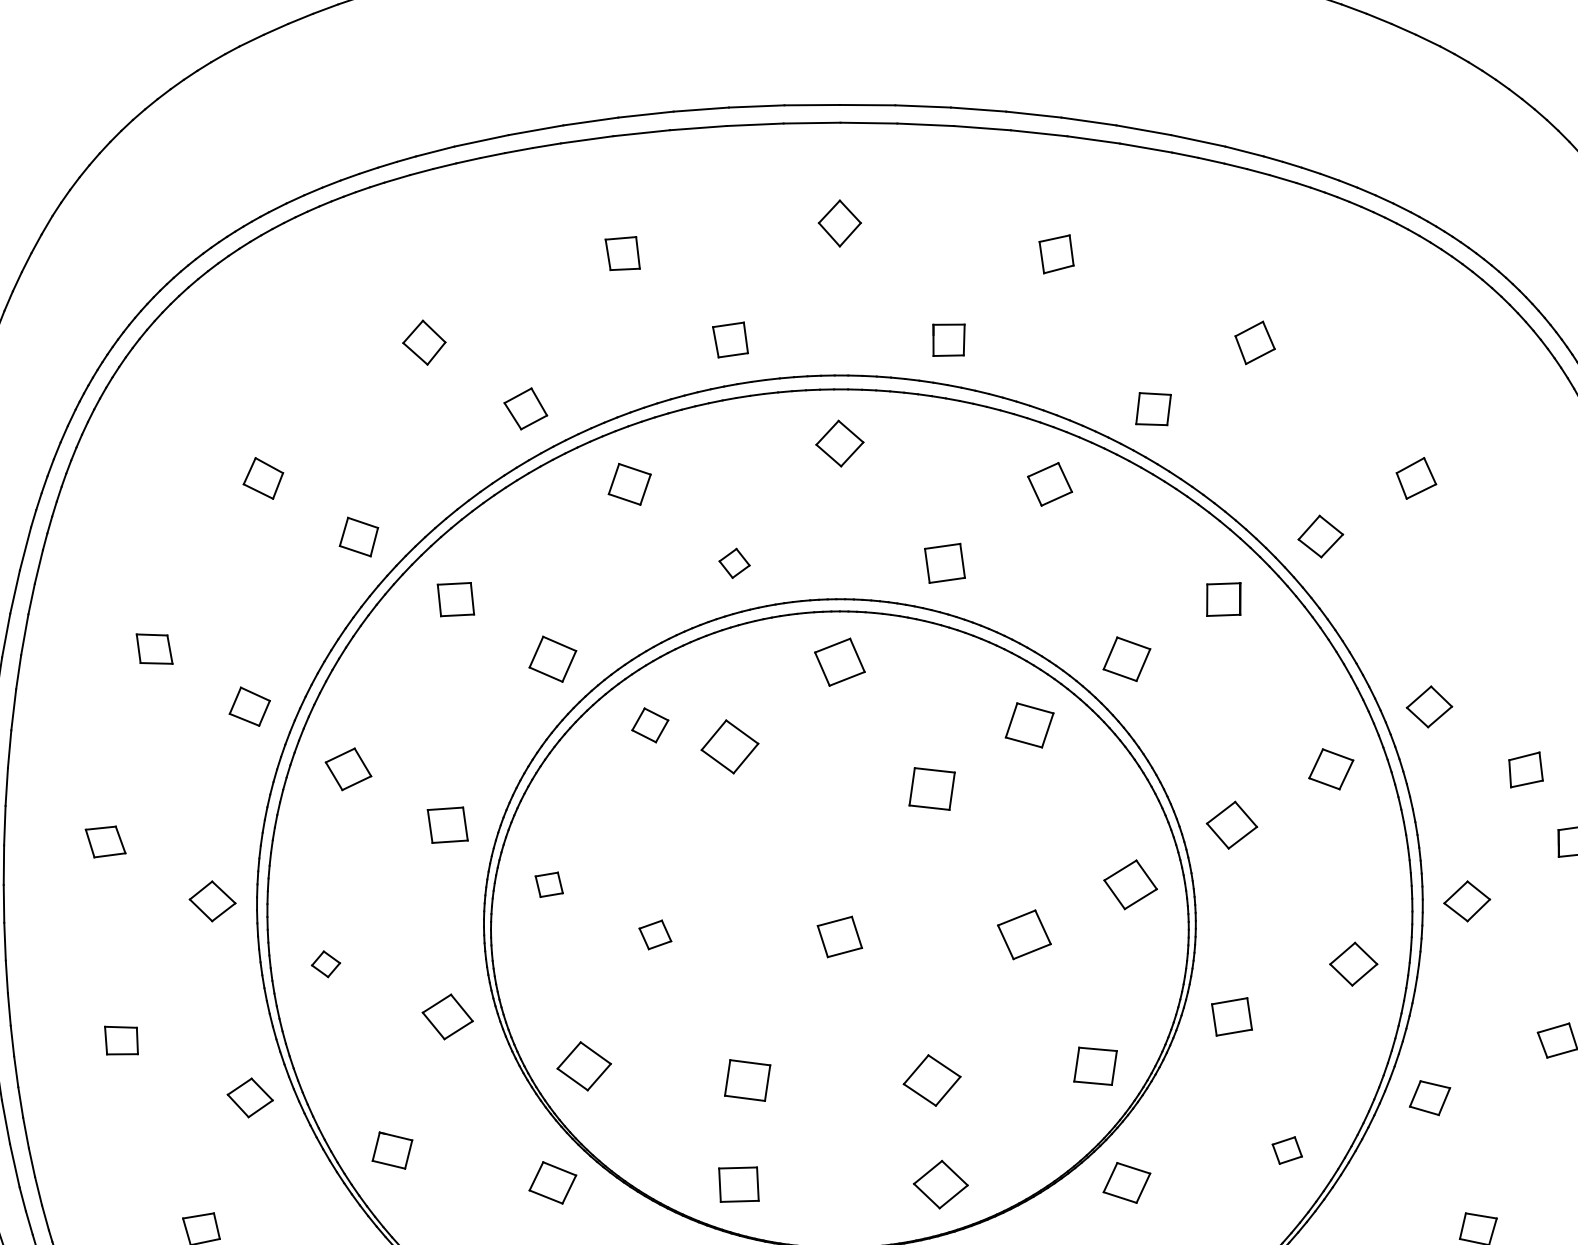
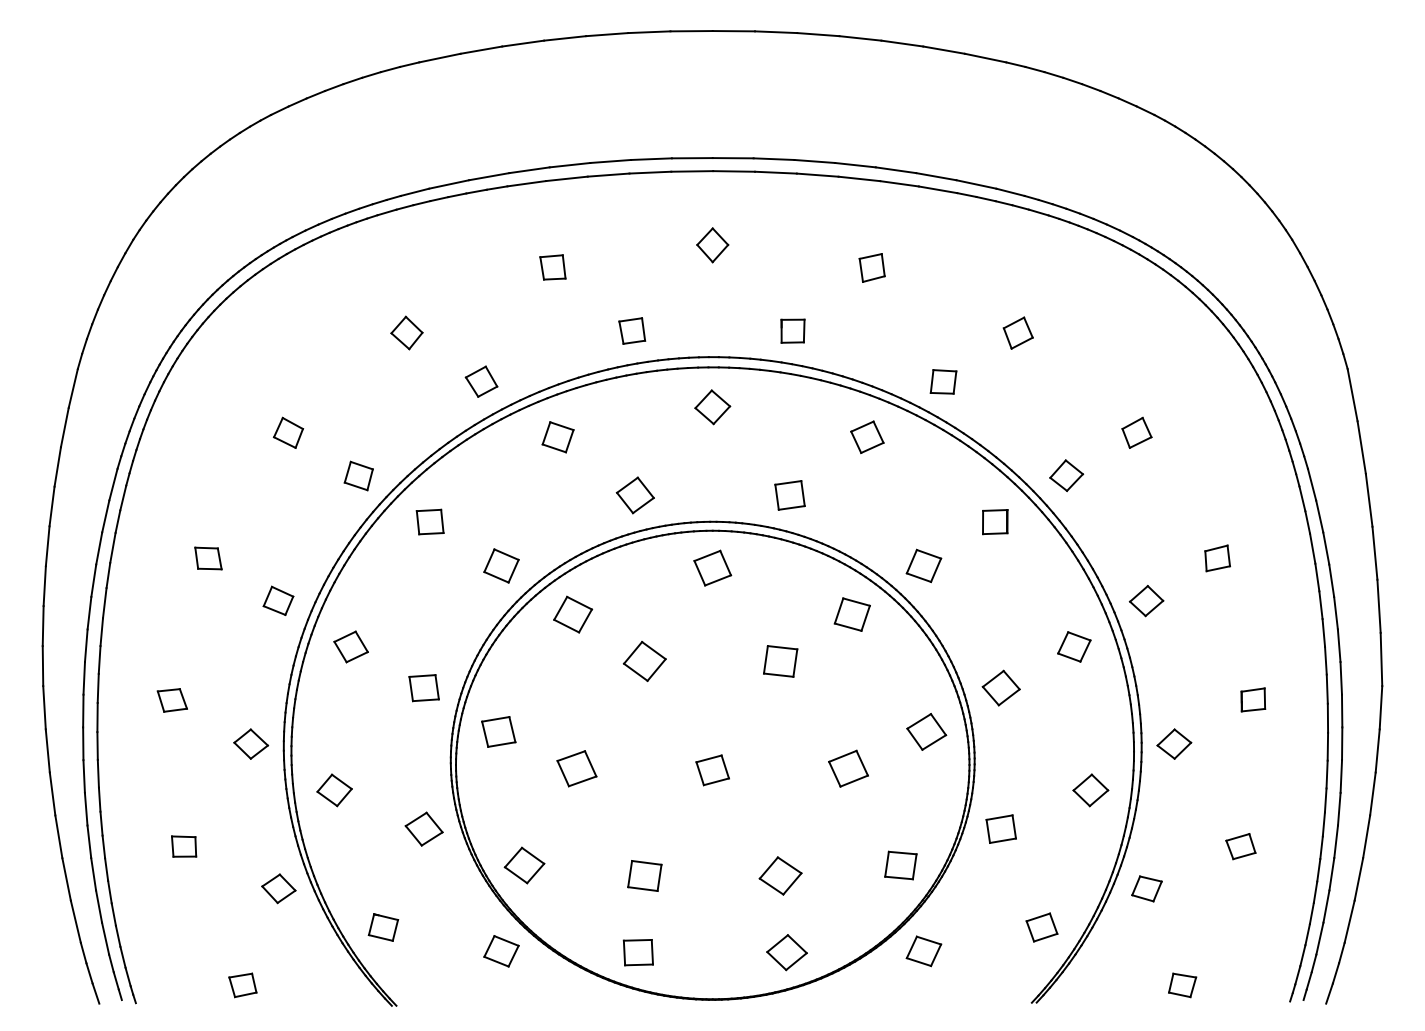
part: (733, 563) -> (634, 495), size x1.67
part: (650, 725) -> (573, 614), size x1.43
part: (729, 746) -> (644, 661), moved
part: (1525, 770) -> (1217, 558), moved
part: (548, 884) -> (498, 731), size x1.67
part: (654, 934) -> (576, 768), size x1.67
part: (325, 964) -> (334, 790), size x1.67
part: (1286, 1150) -> (1041, 927), size x1.43

